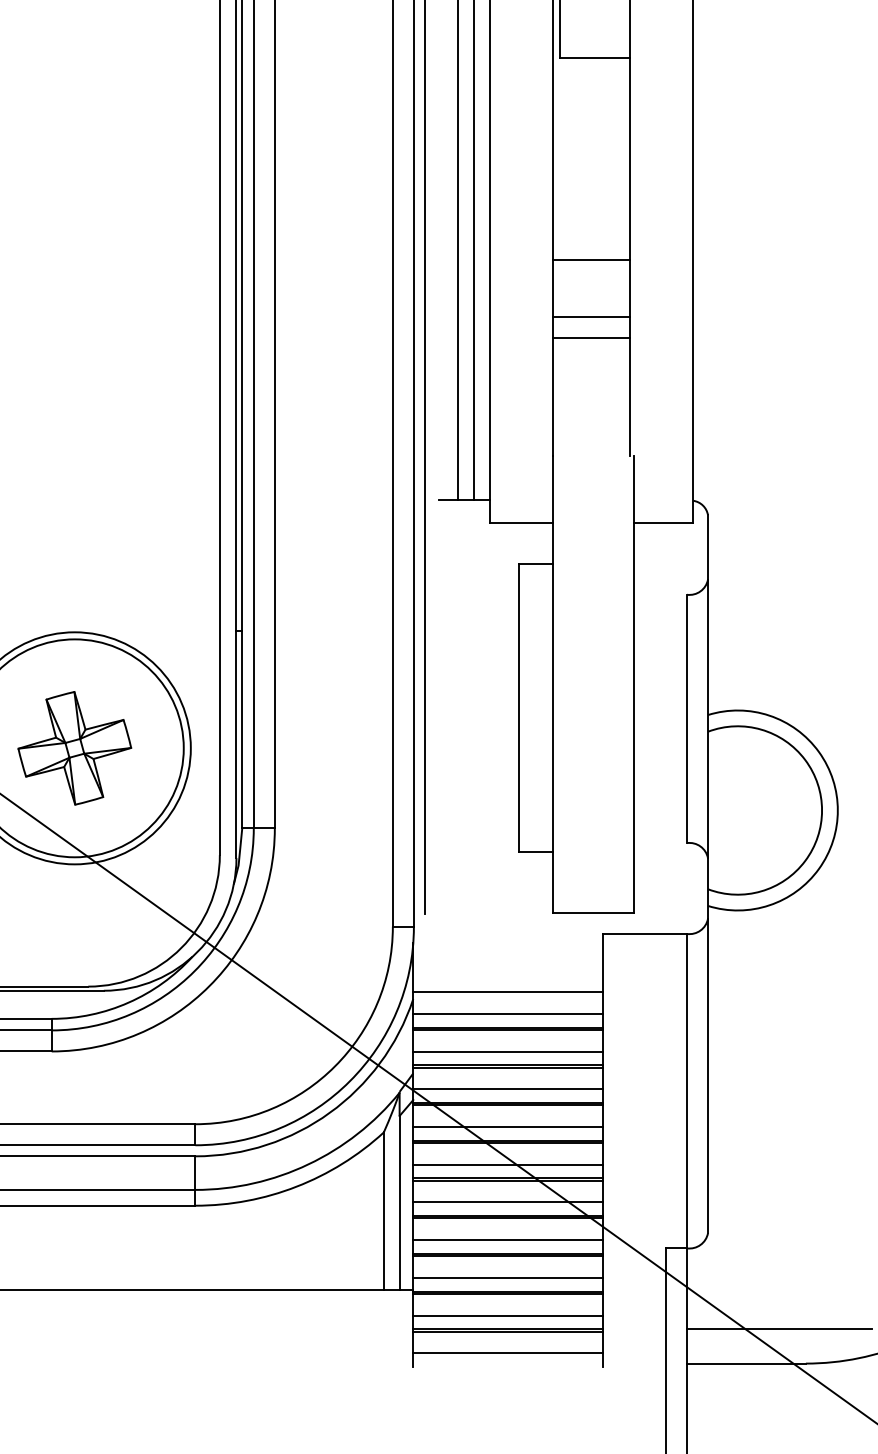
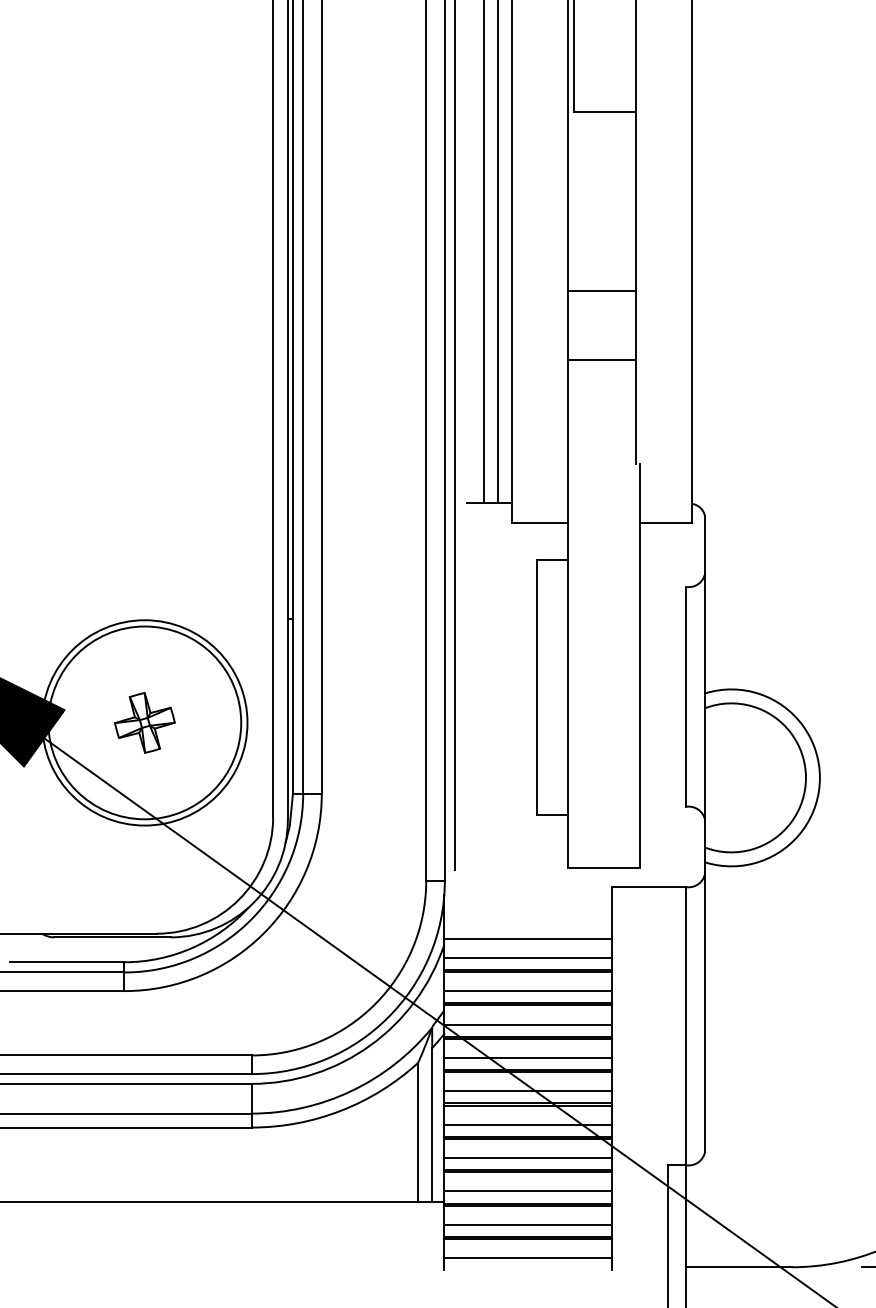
line: (592, 316) -> (602, 340), removed
part: (74, 747) -> (144, 722), size x0.6
line: (778, 1329) -> (767, 1237), removed

